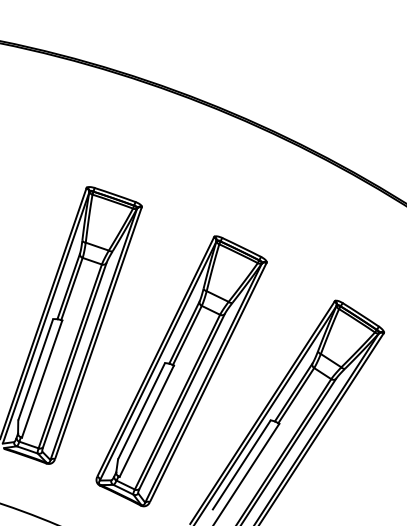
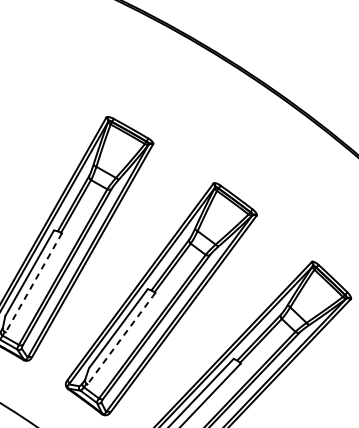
line: (42, 379) -> (34, 283), solid -> dashed
line: (146, 421) -> (121, 338), solid -> dashed

